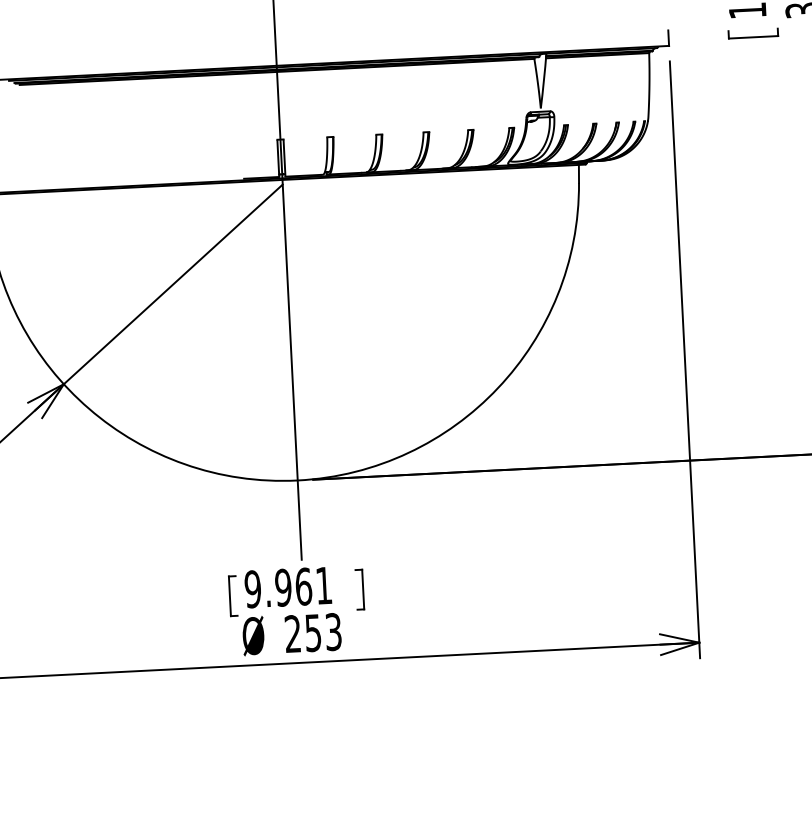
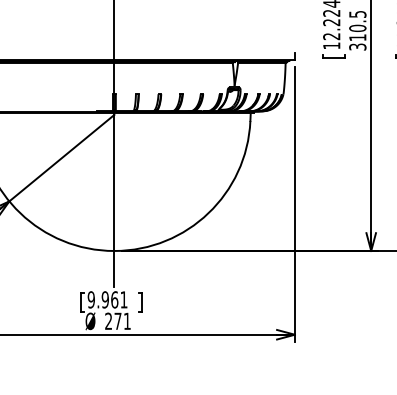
text: (323, 632) -> (122, 321), 253 -> 271

